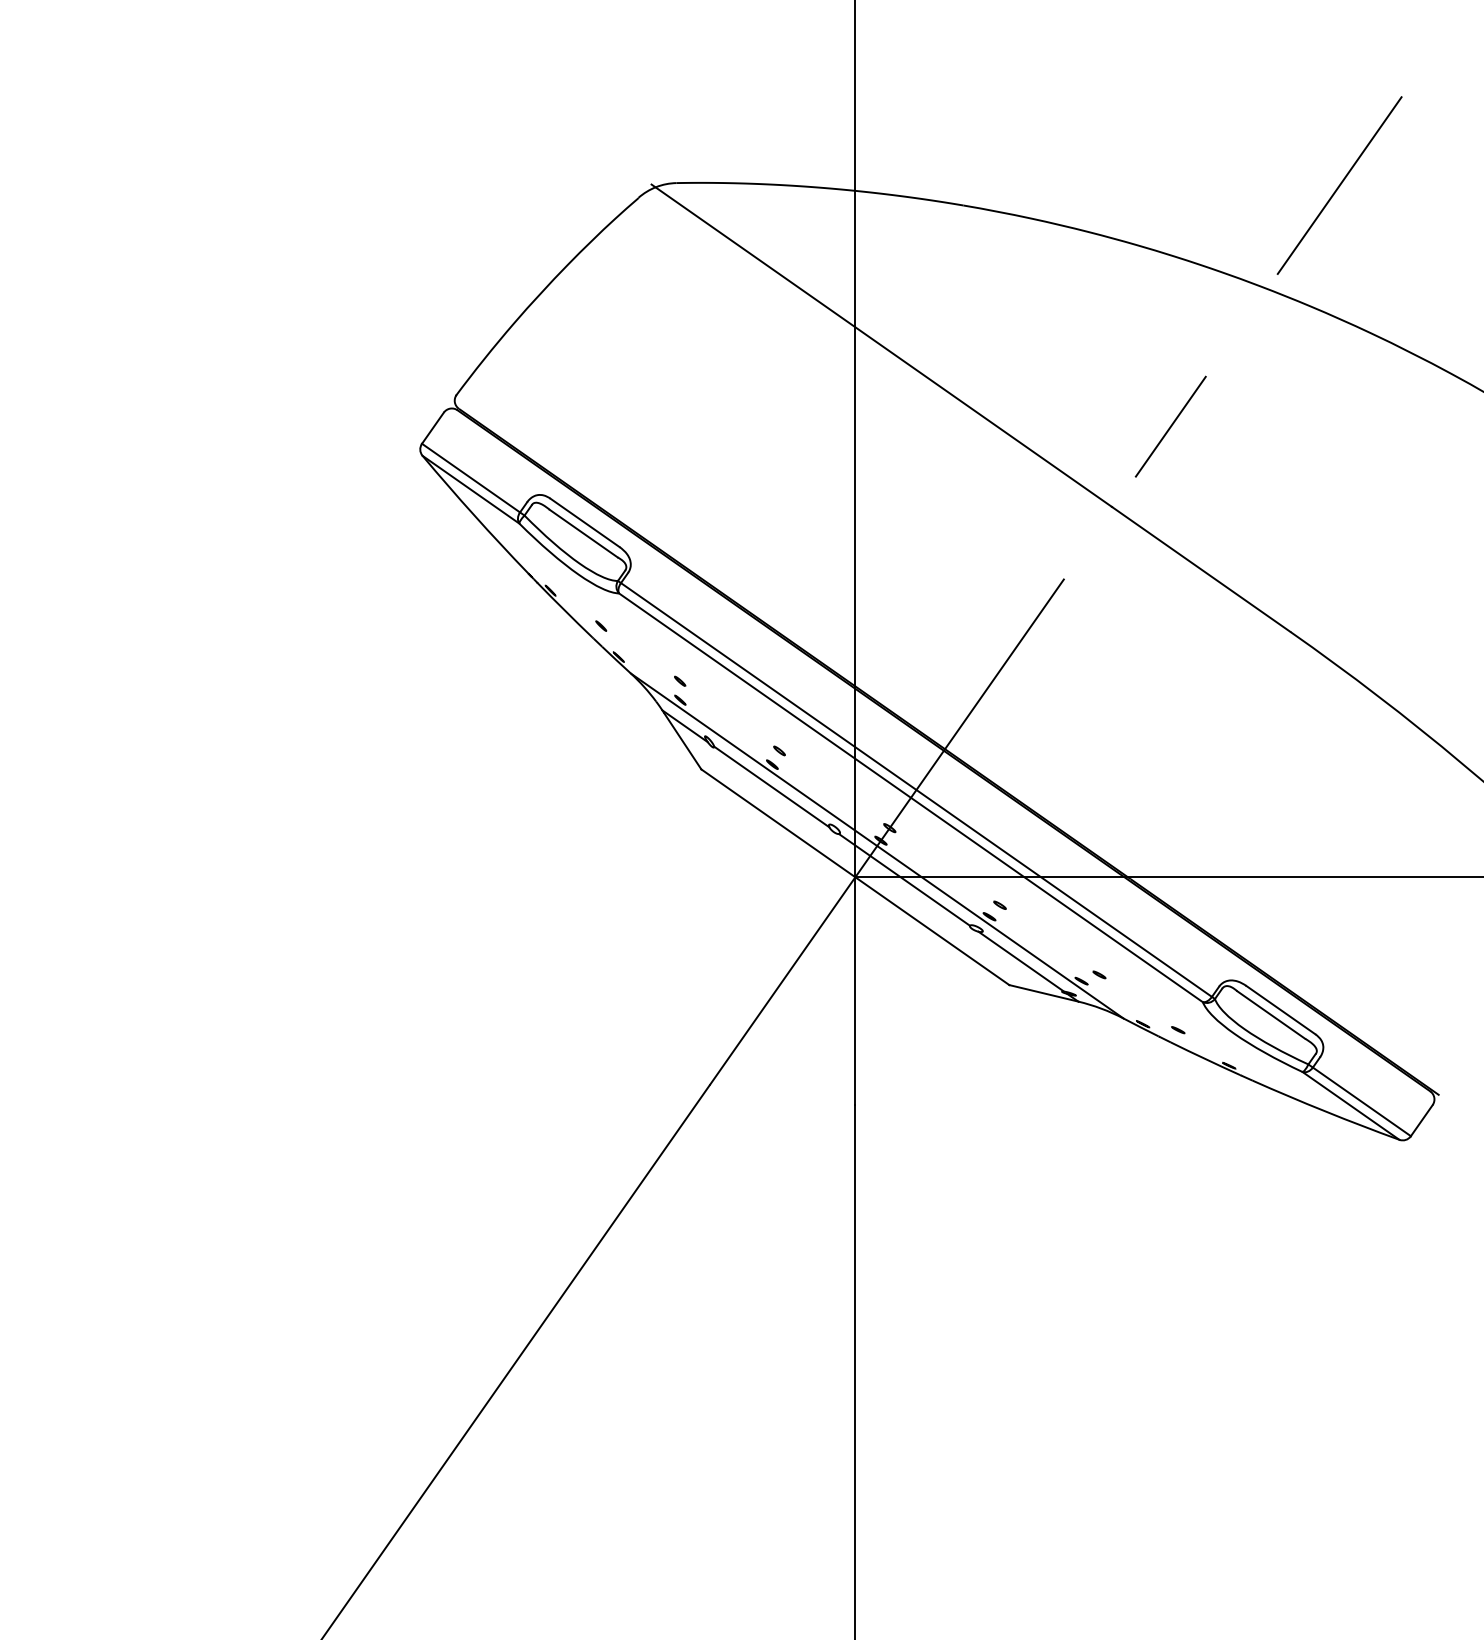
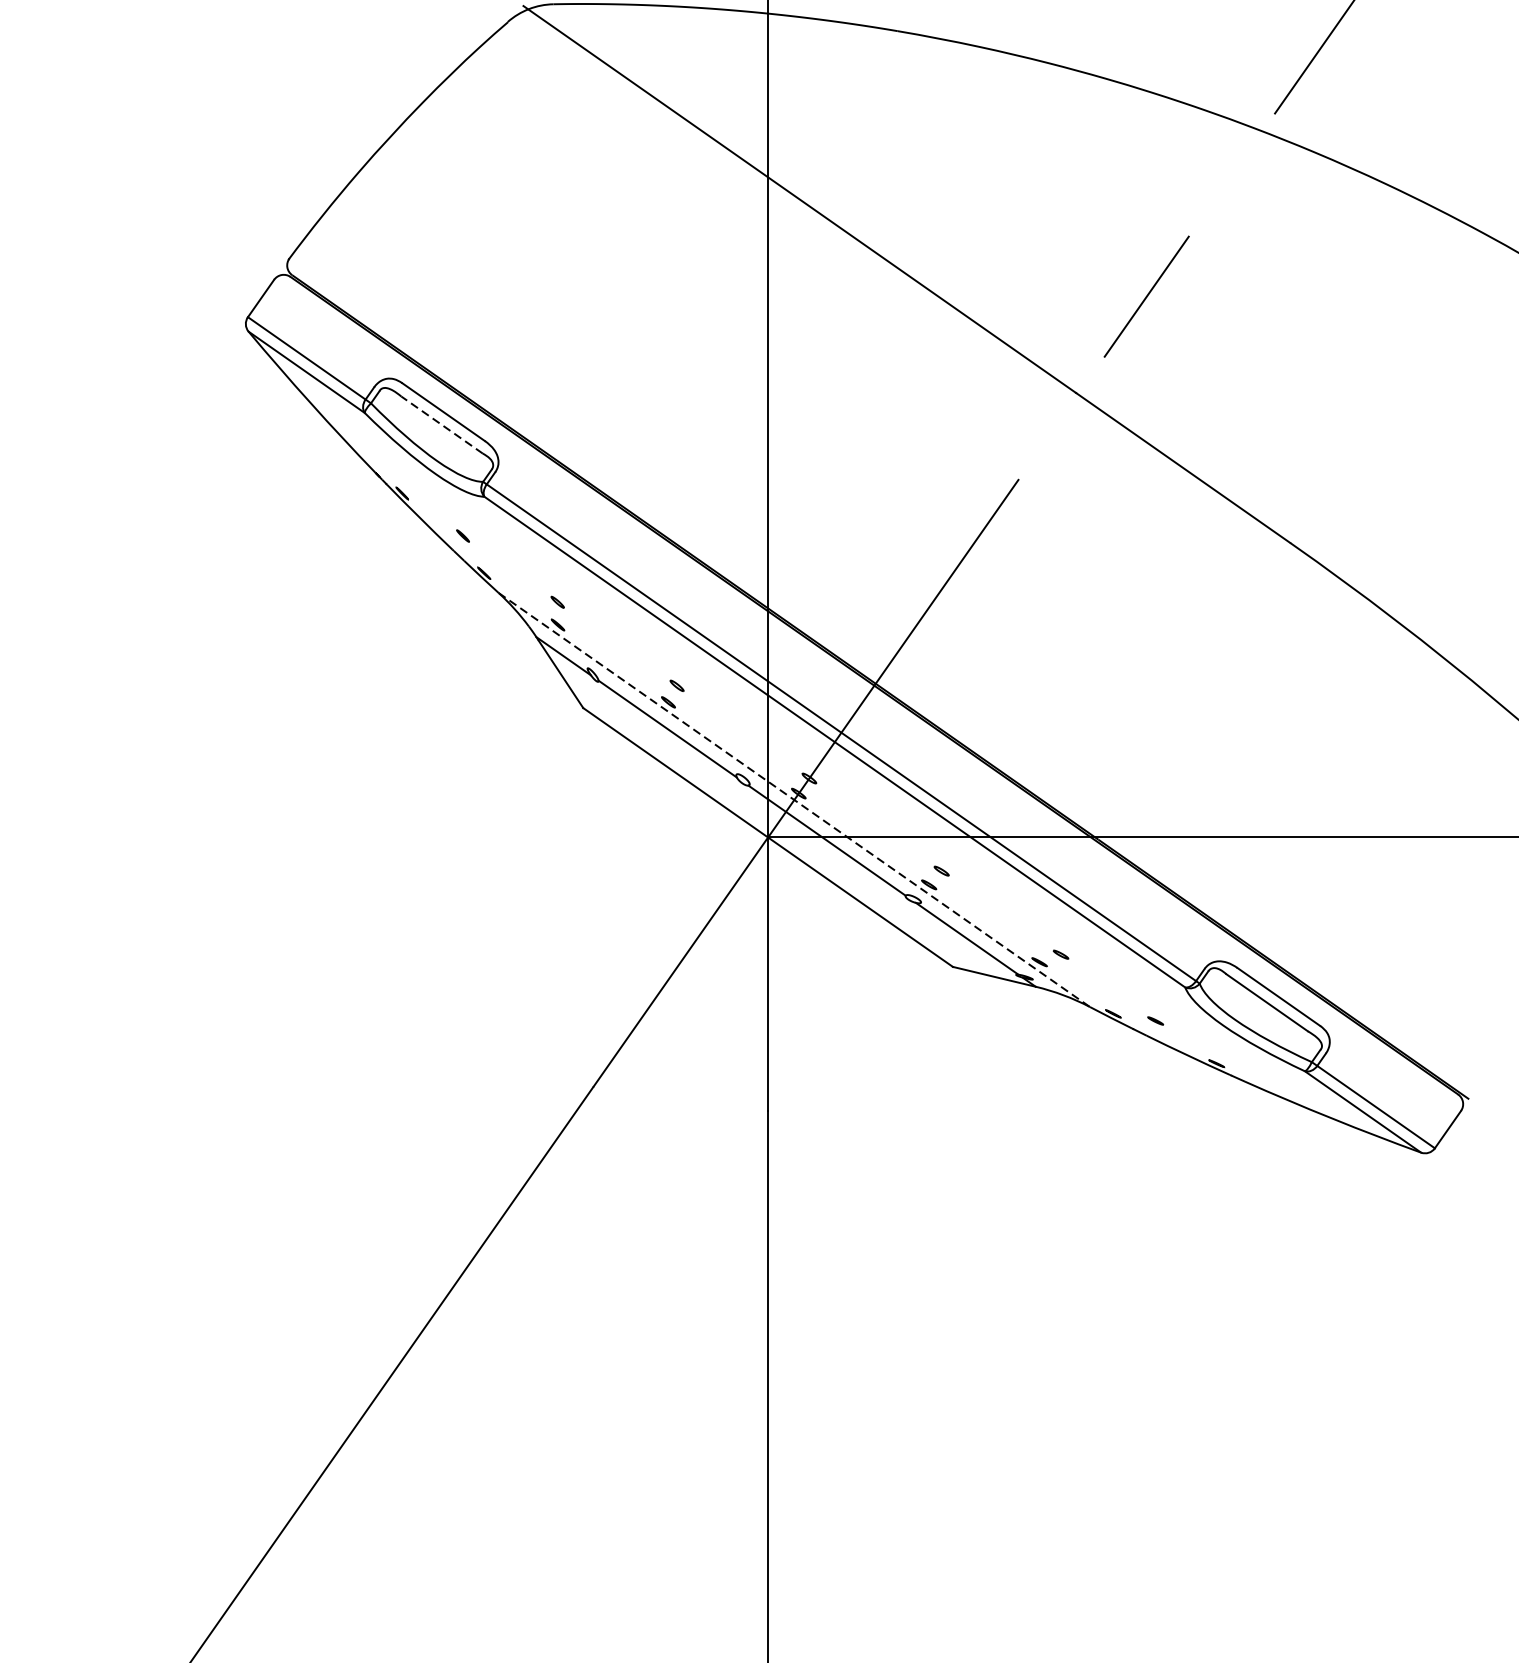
line: (583, 533) -> (441, 424), solid -> dashed
line: (877, 846) -> (794, 800), solid -> dashed

